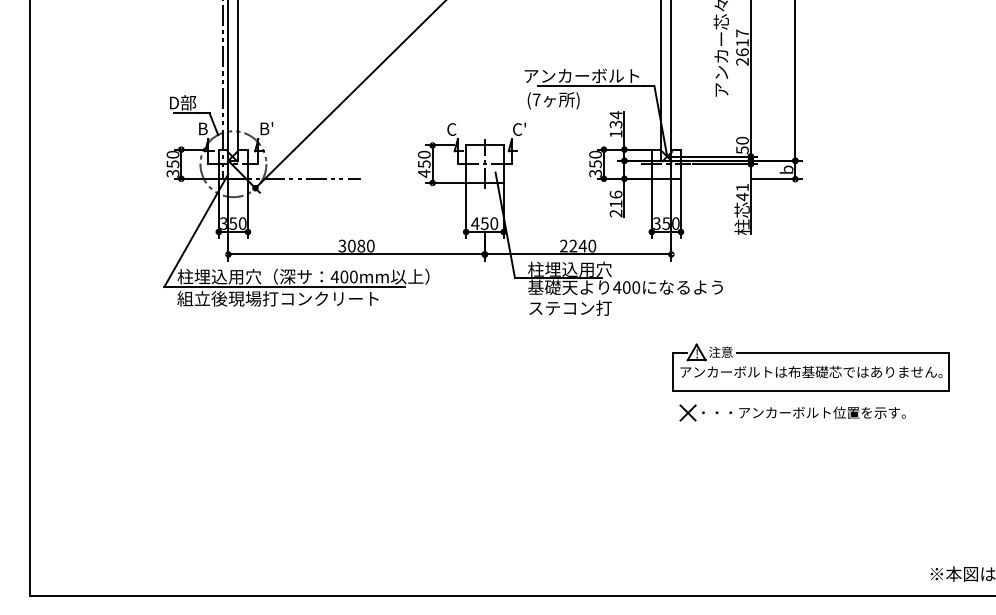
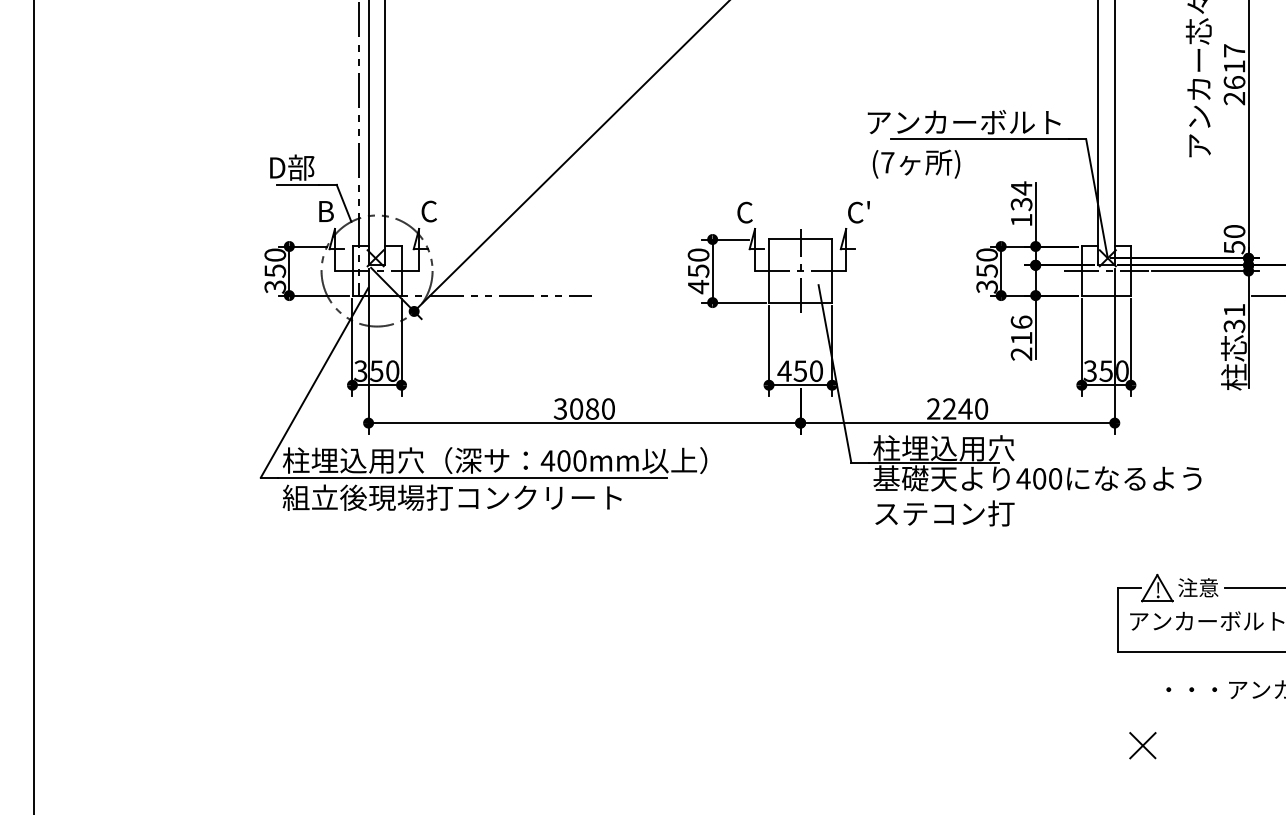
text: (266, 128) -> (432, 210), B' -> C
text: (742, 196) -> (1234, 325), 41 -> 31
part: (687, 412) -> (1141, 744), moved

